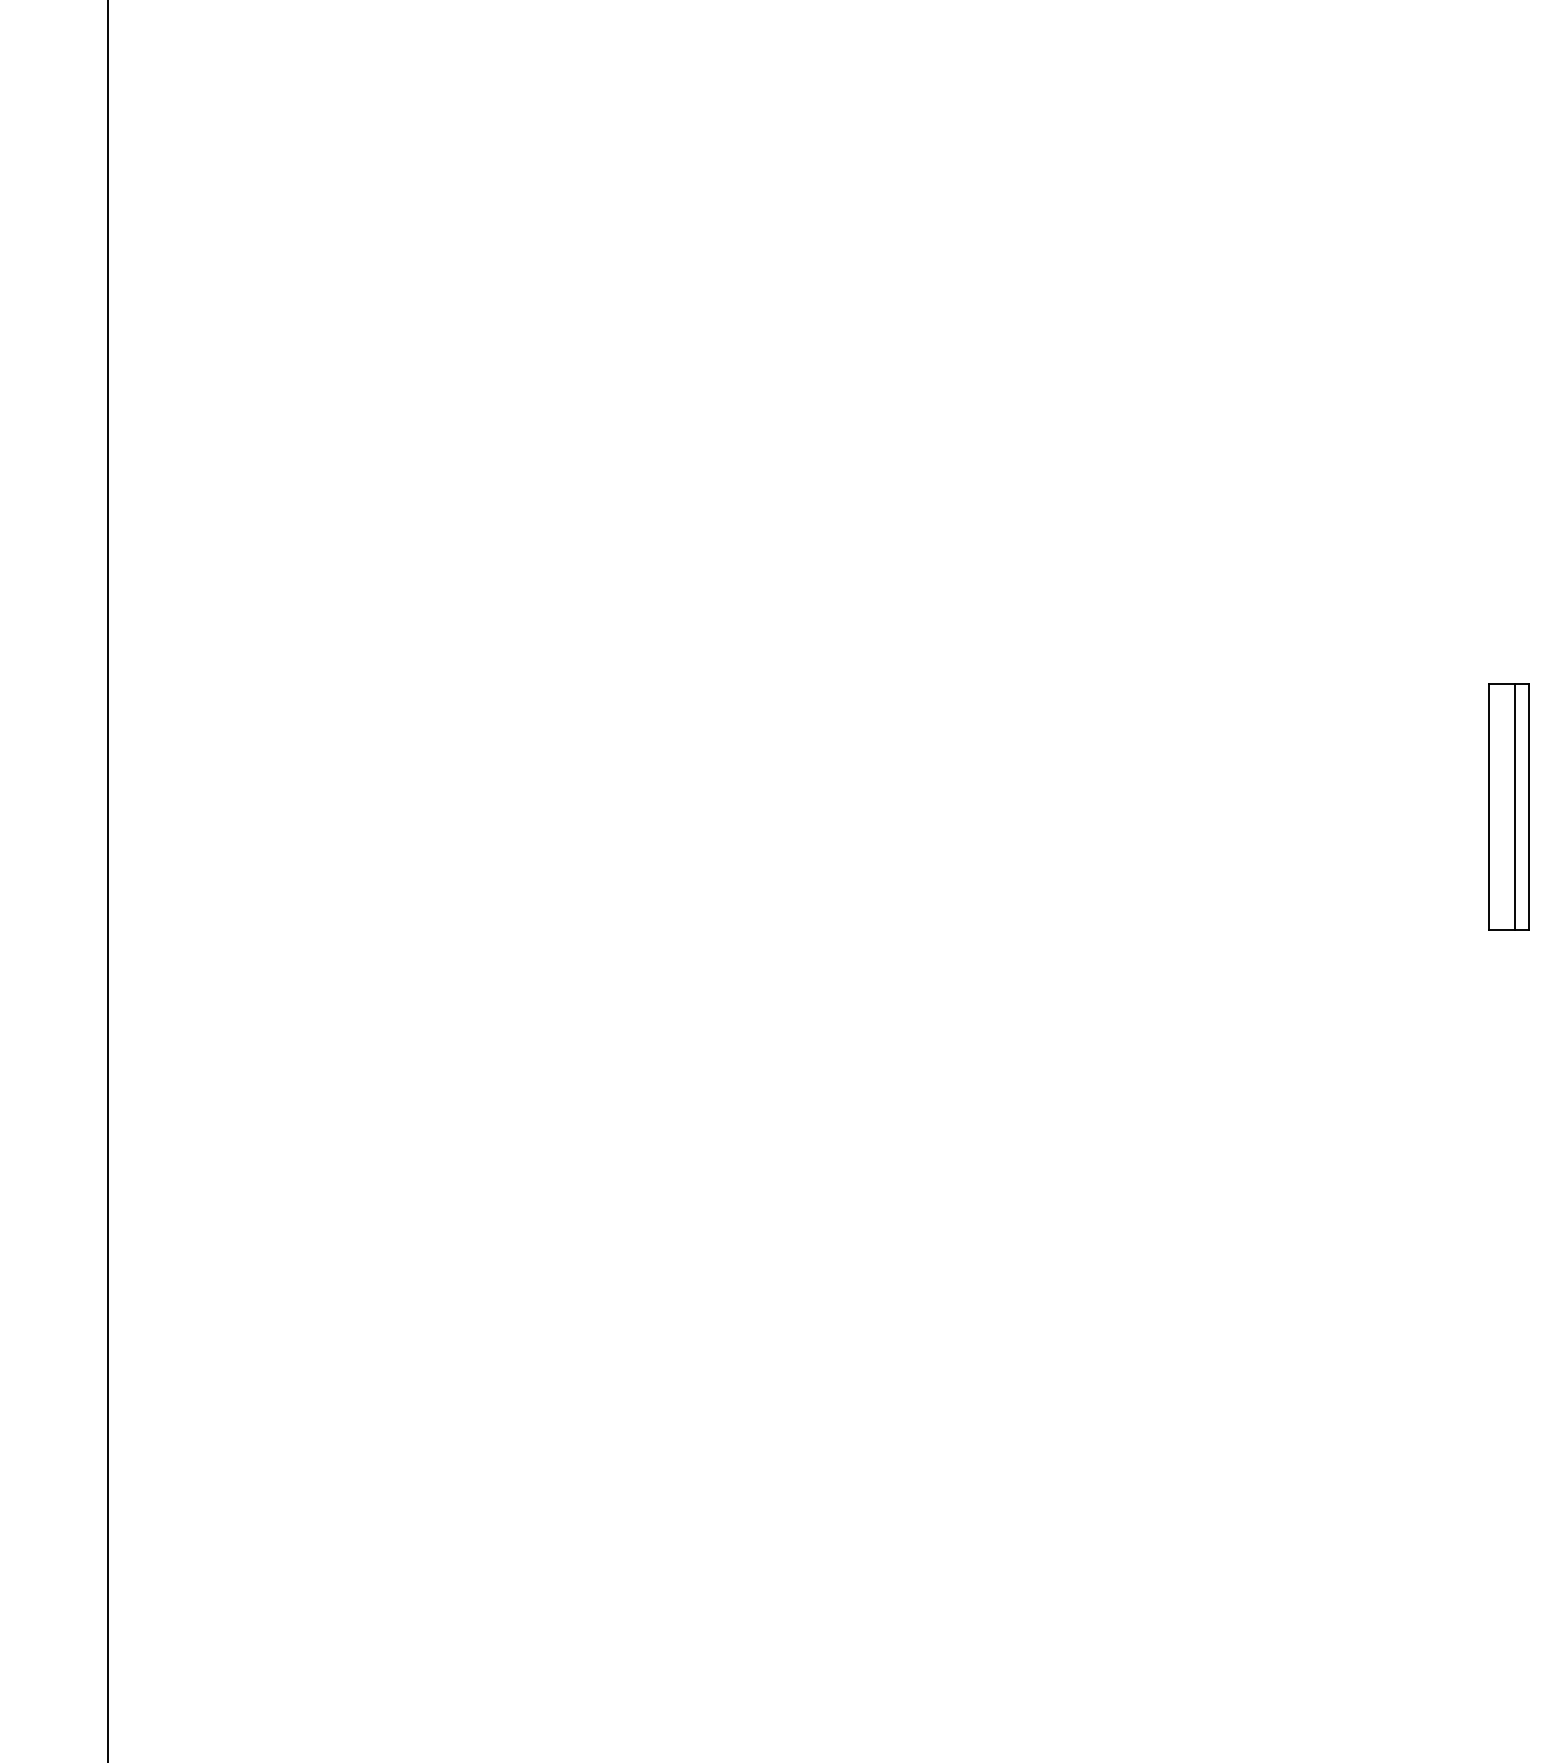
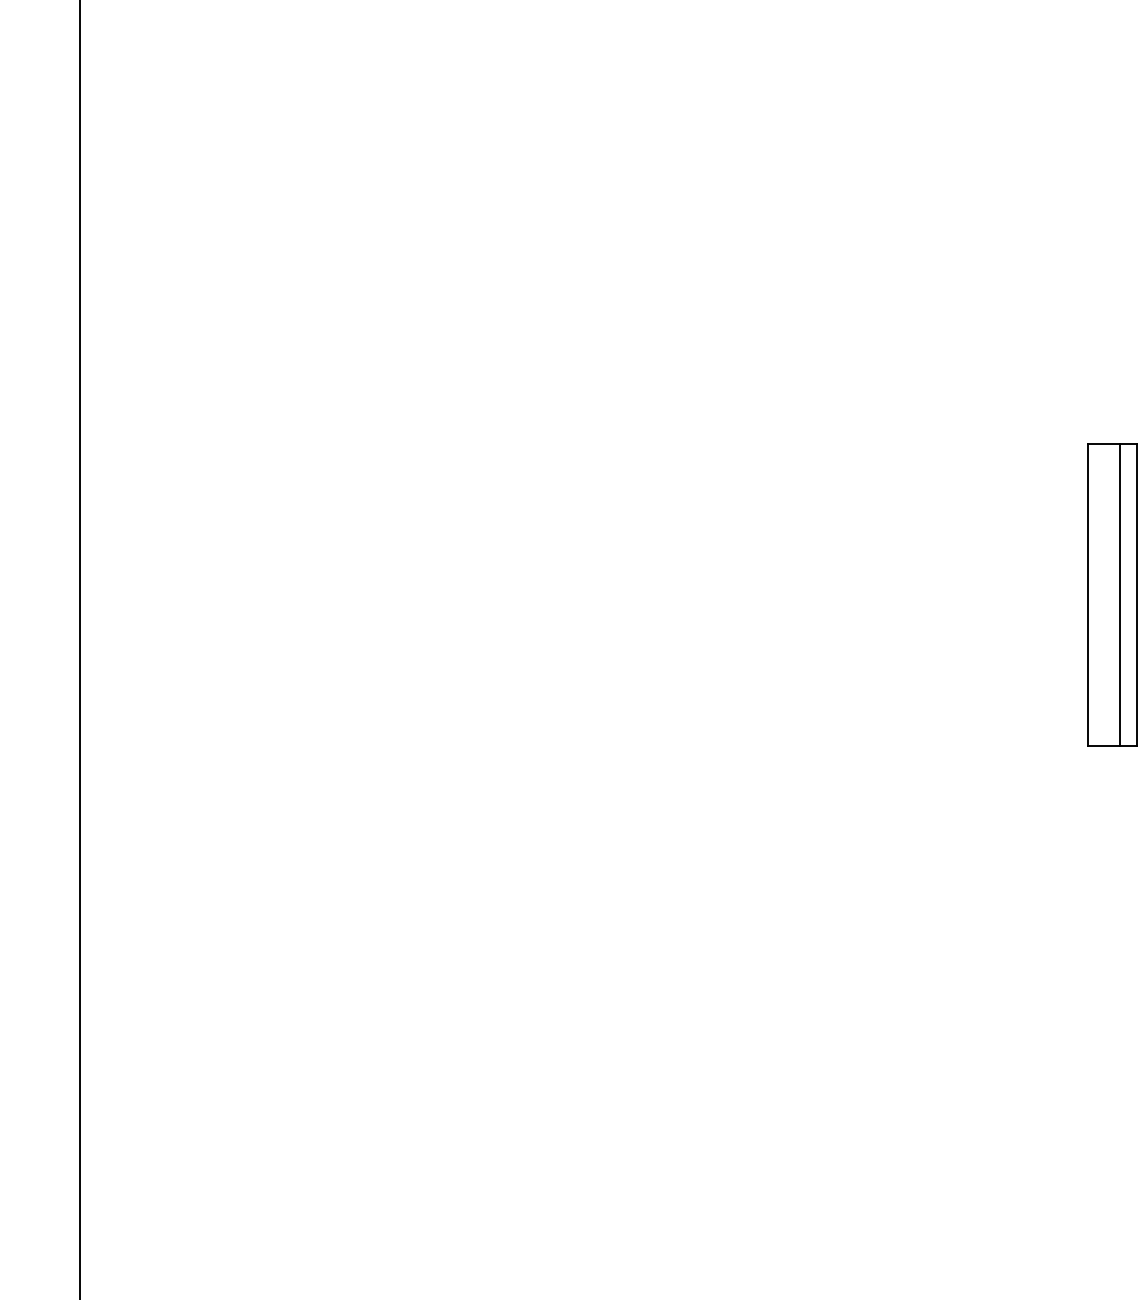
part: (1508, 806) -> (1112, 594), size x1.67

